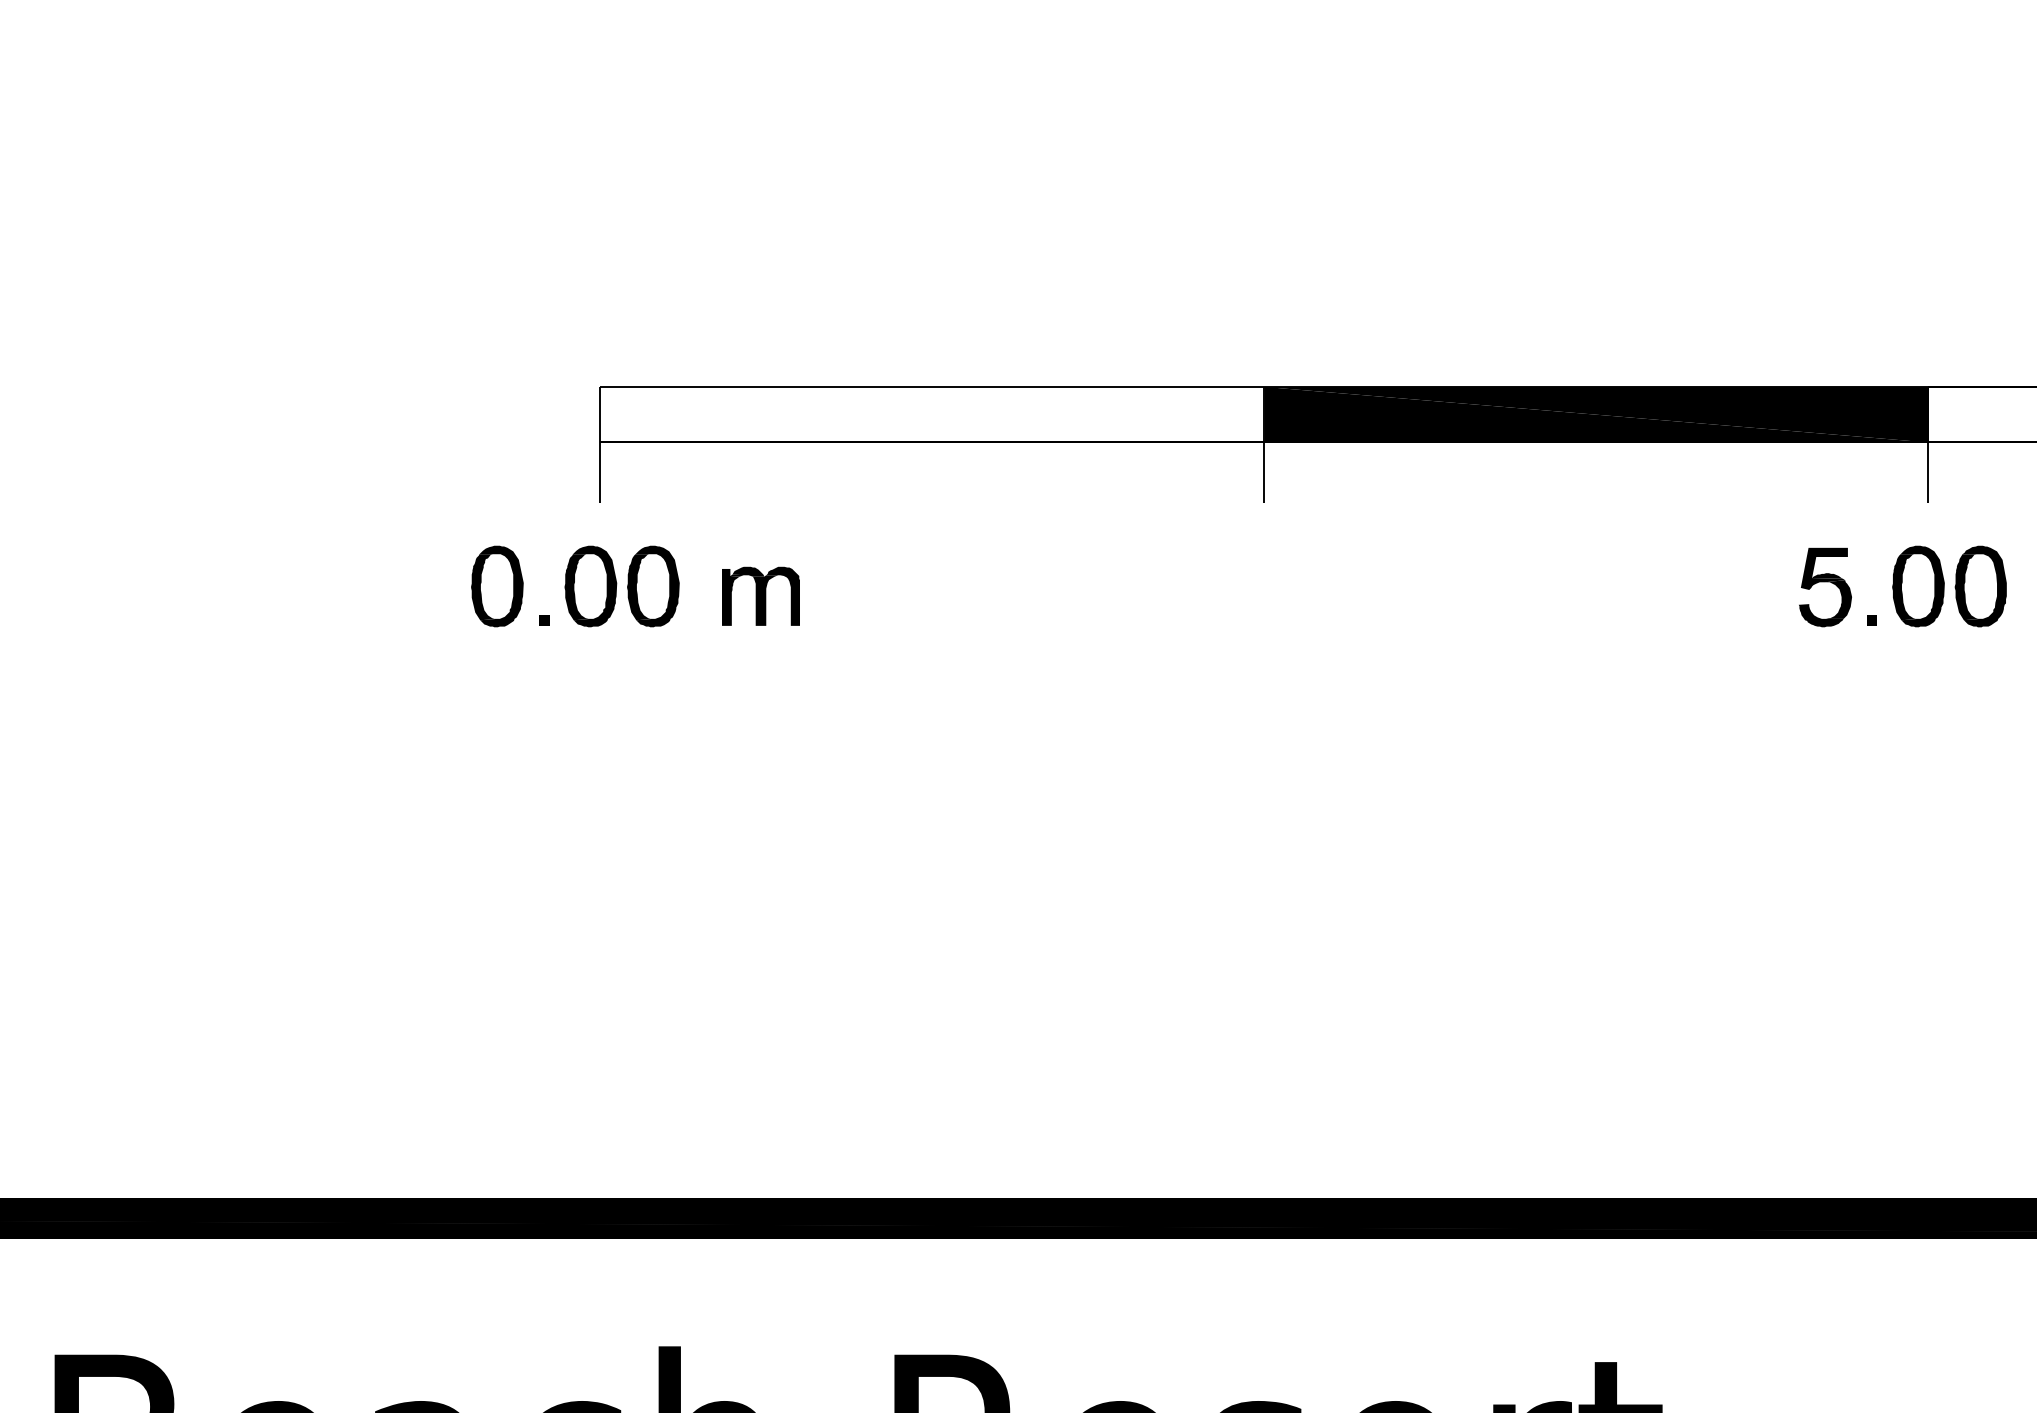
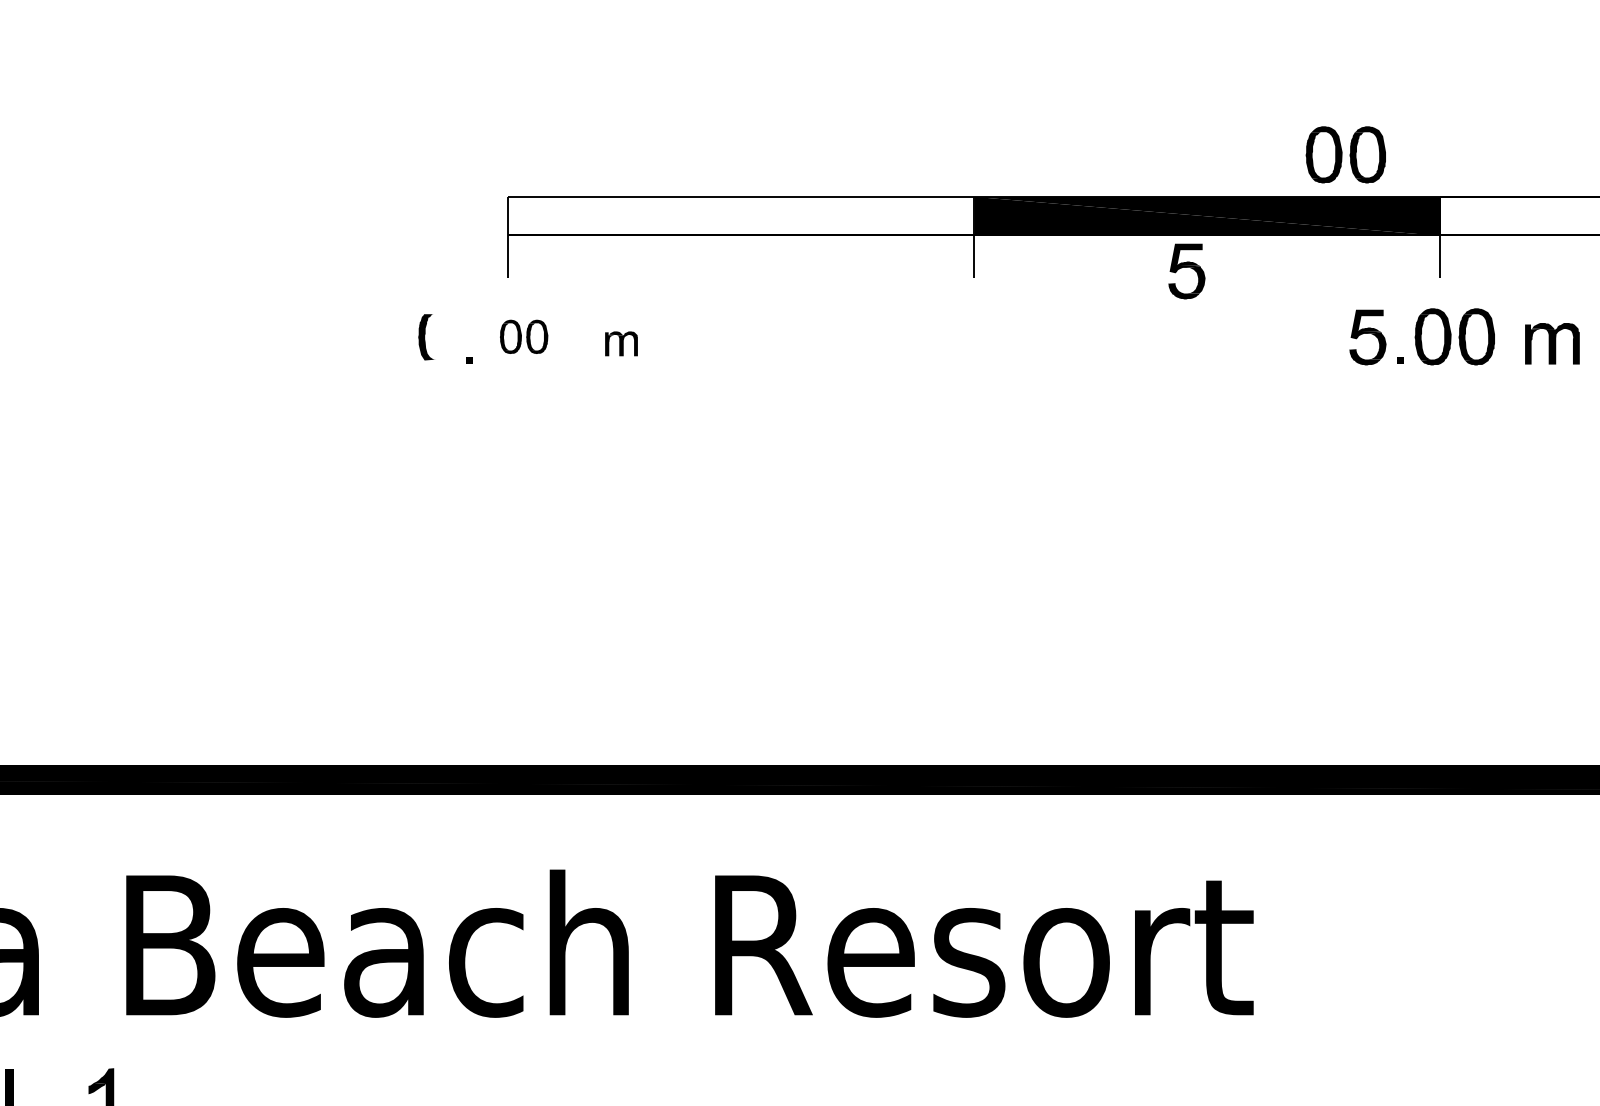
part: (1793, 326) -> (1345, 154), added
part: (1566, 493) -> (1186, 271), added
fill: (501, 586) -> (439, 336), removed
part: (621, 586) -> (523, 336), size x0.6
part: (760, 595) -> (621, 343), size x0.6

